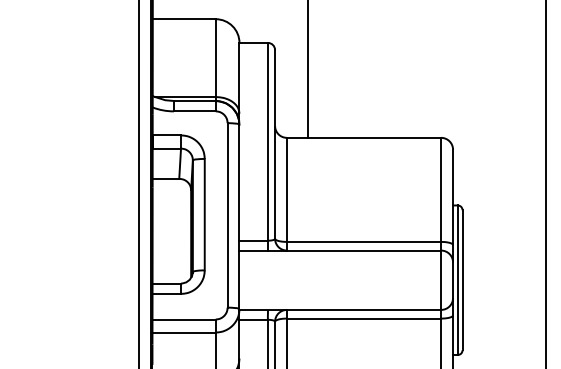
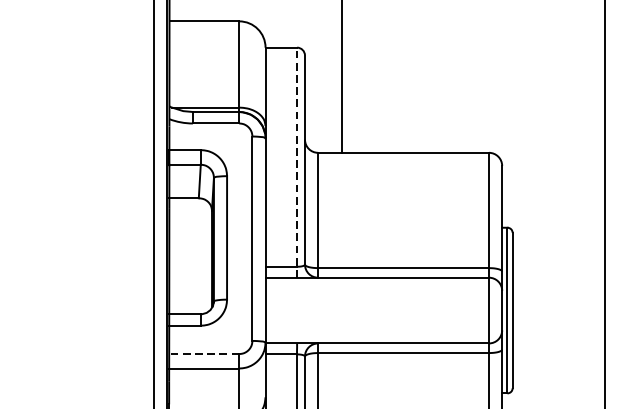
line: (267, 146) -> (296, 162), solid -> dashed
line: (184, 319) -> (204, 354), solid -> dashed

